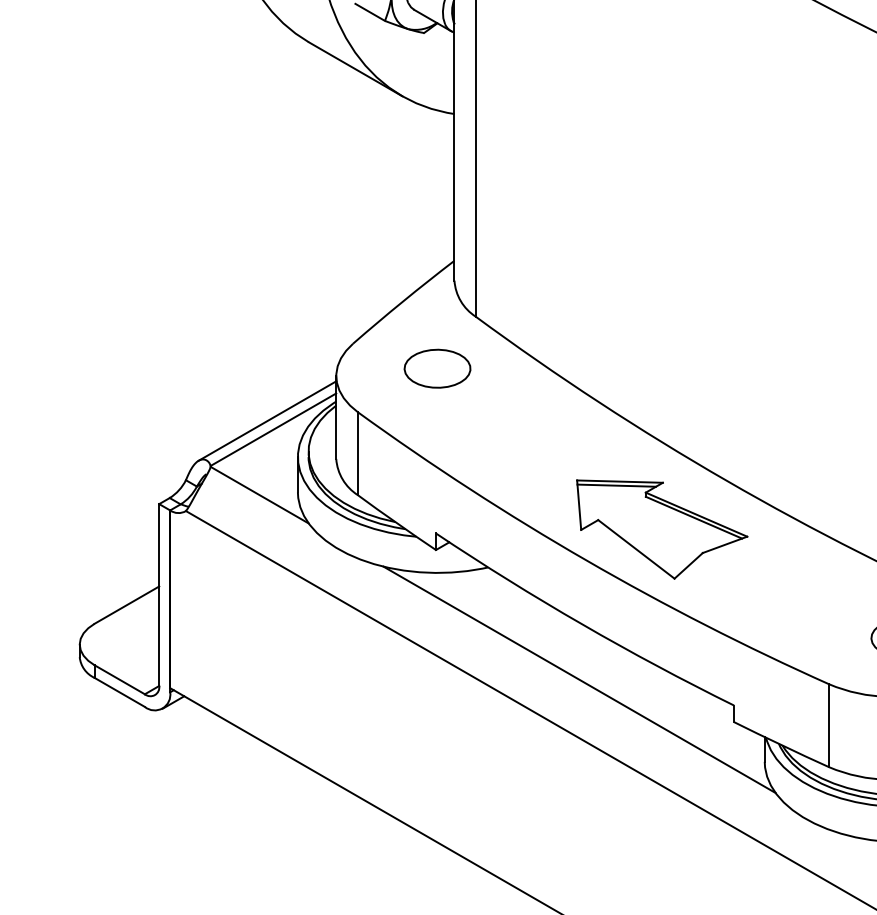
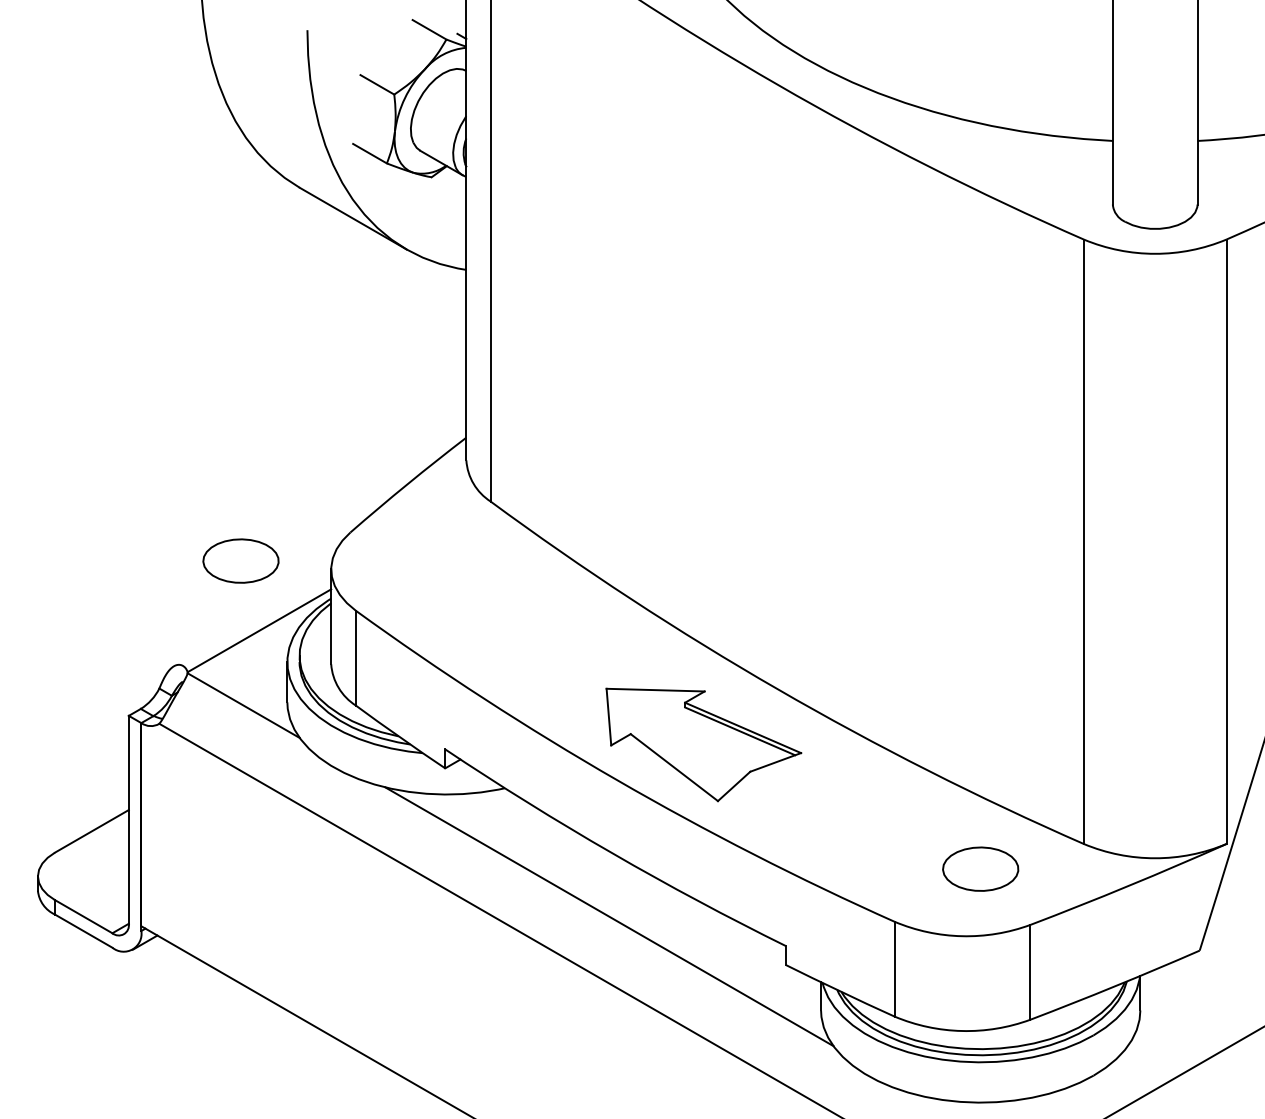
part: (437, 368) -> (240, 560), moved
line: (267, 420) -> (252, 620), removed
line: (616, 485) -> (651, 694), removed

